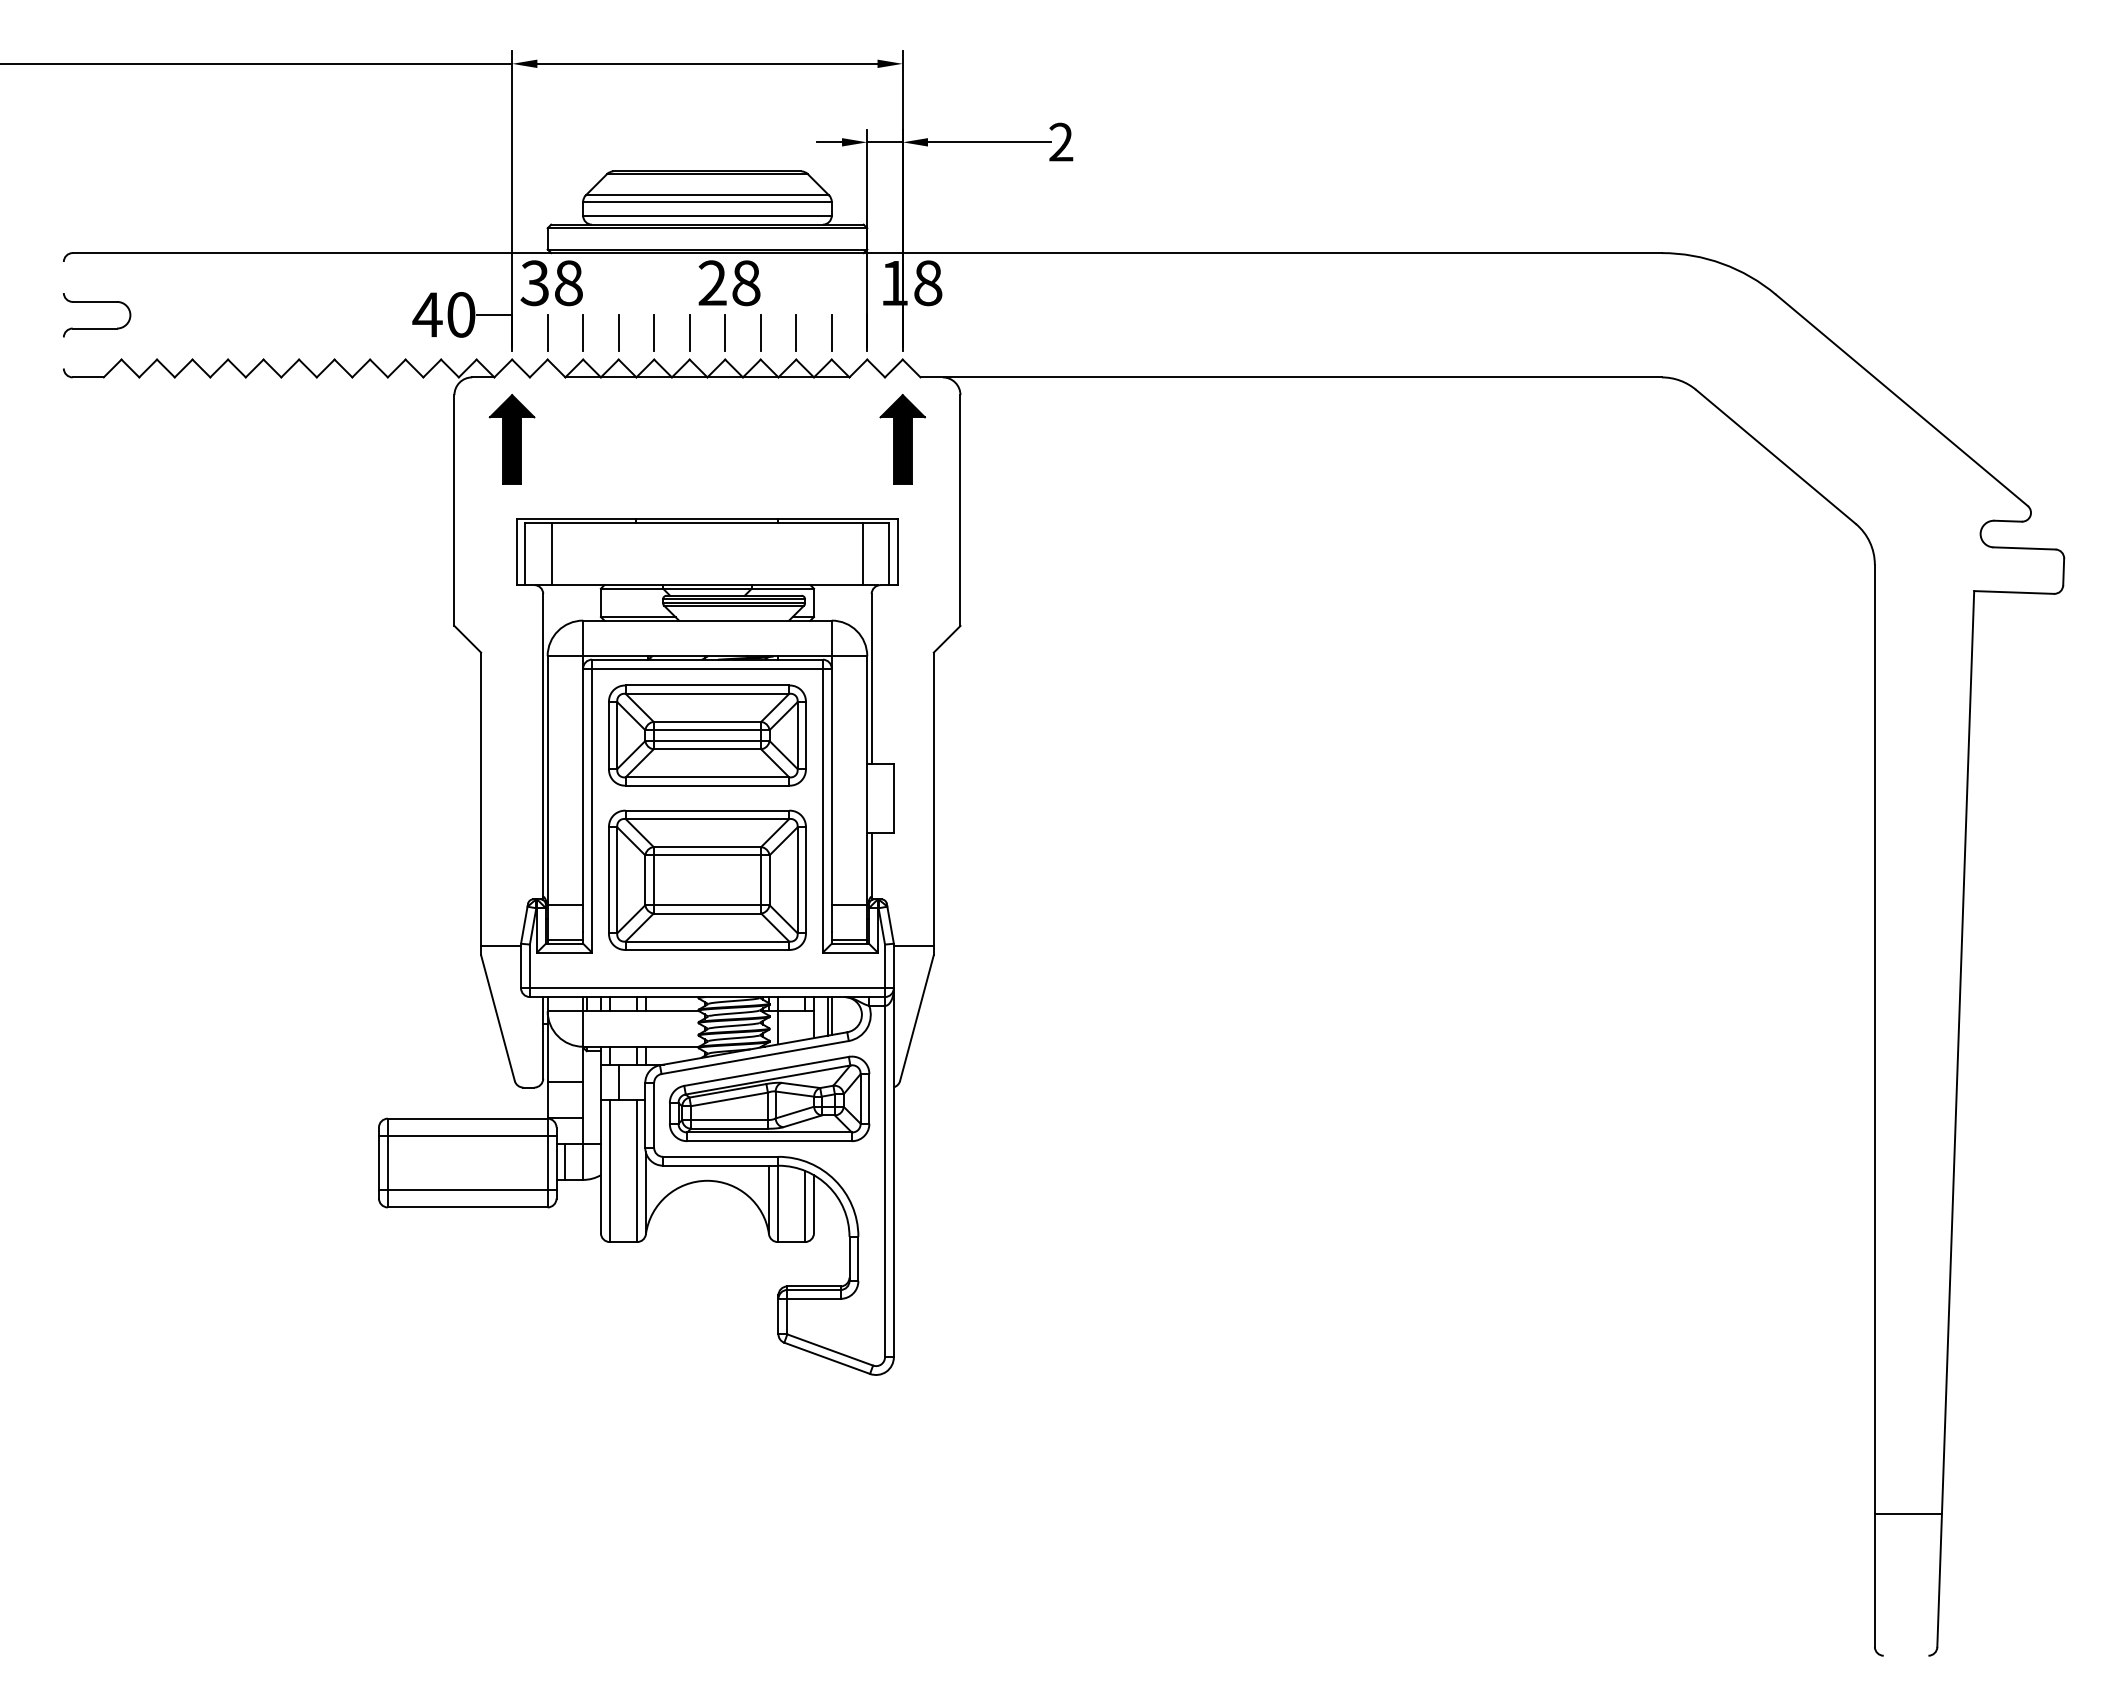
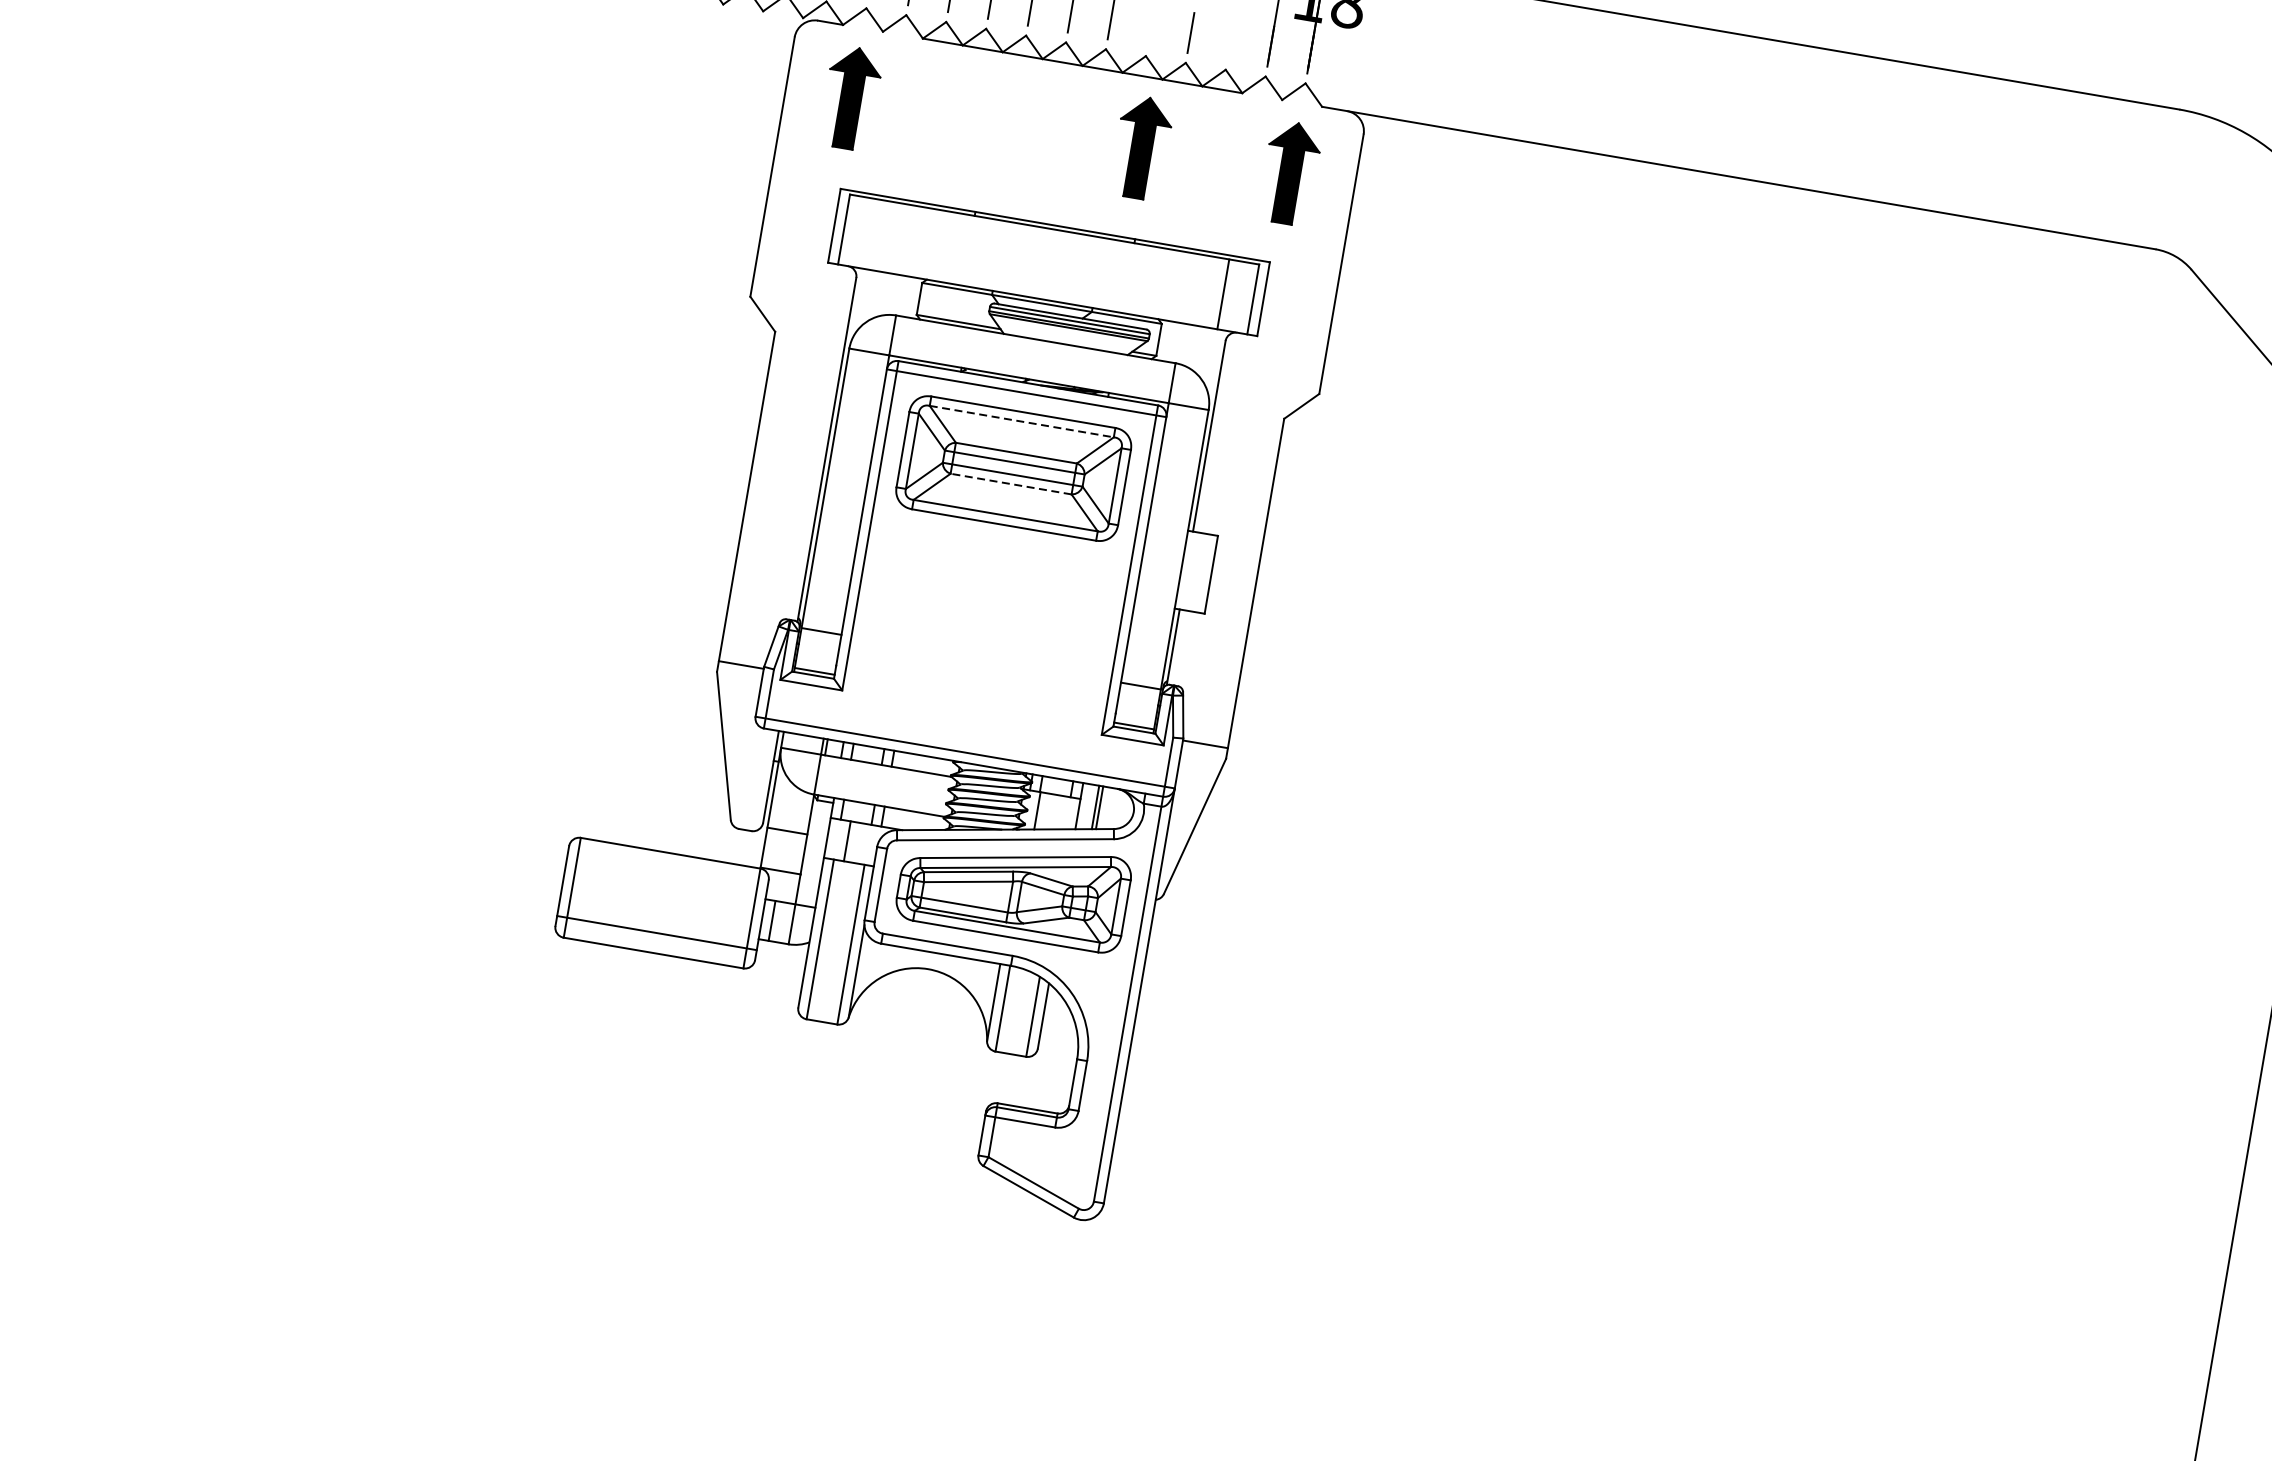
line: (760, 332) -> (1150, 25), removed
line: (831, 332) -> (1230, 39), removed
part: (770, 439) -> (1141, 147), added
line: (552, 553) -> (874, 234), removed
line: (707, 693) -> (1021, 421), solid -> dashed
line: (707, 749) -> (1011, 484), solid -> dashed
part: (707, 879) -> (986, 630), removed
line: (467, 1136) -> (666, 873), removed

